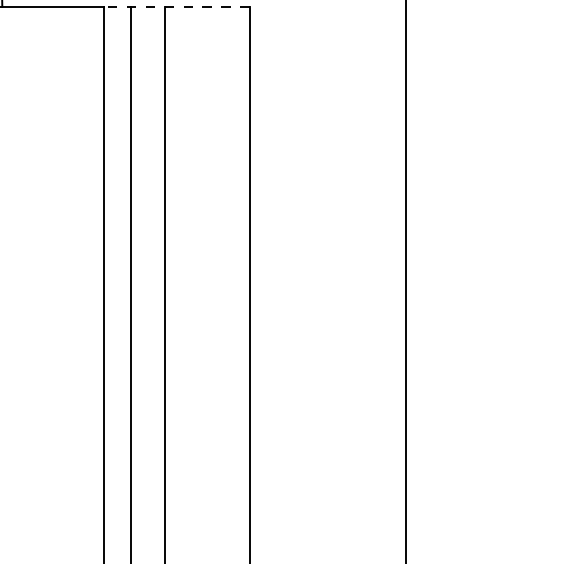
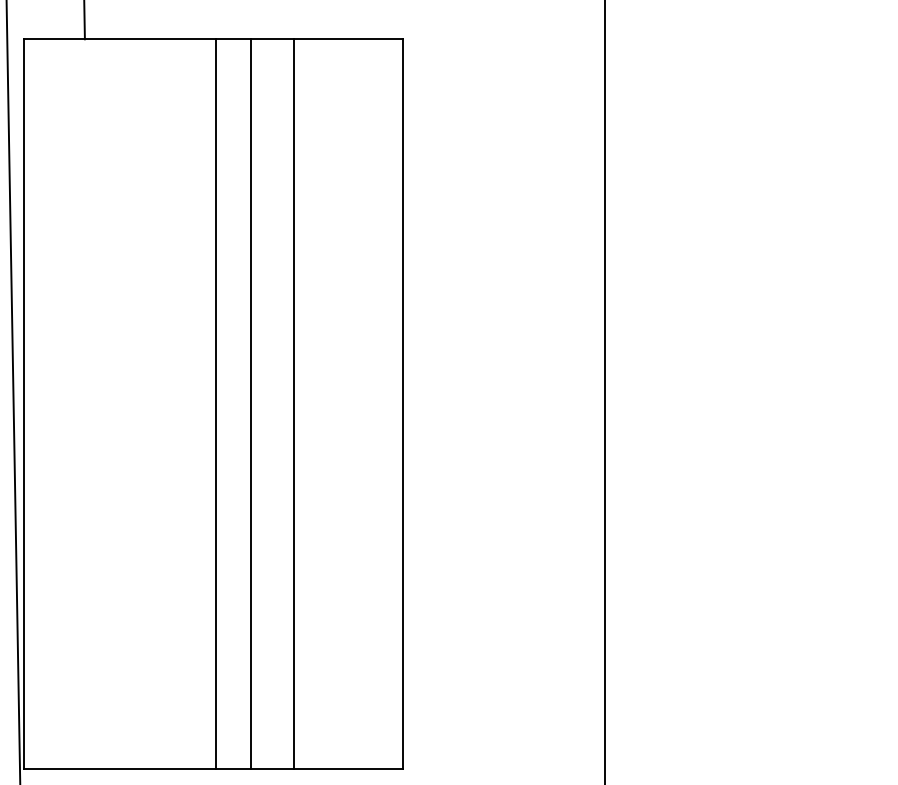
line: (176, 6) -> (309, 39), dashed -> solid

